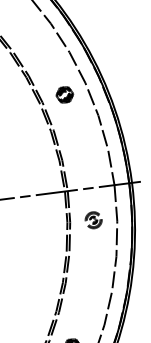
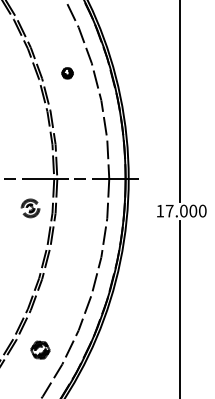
part: (64, 95) -> (67, 73), size x0.6
part: (93, 220) -> (30, 208), moved

